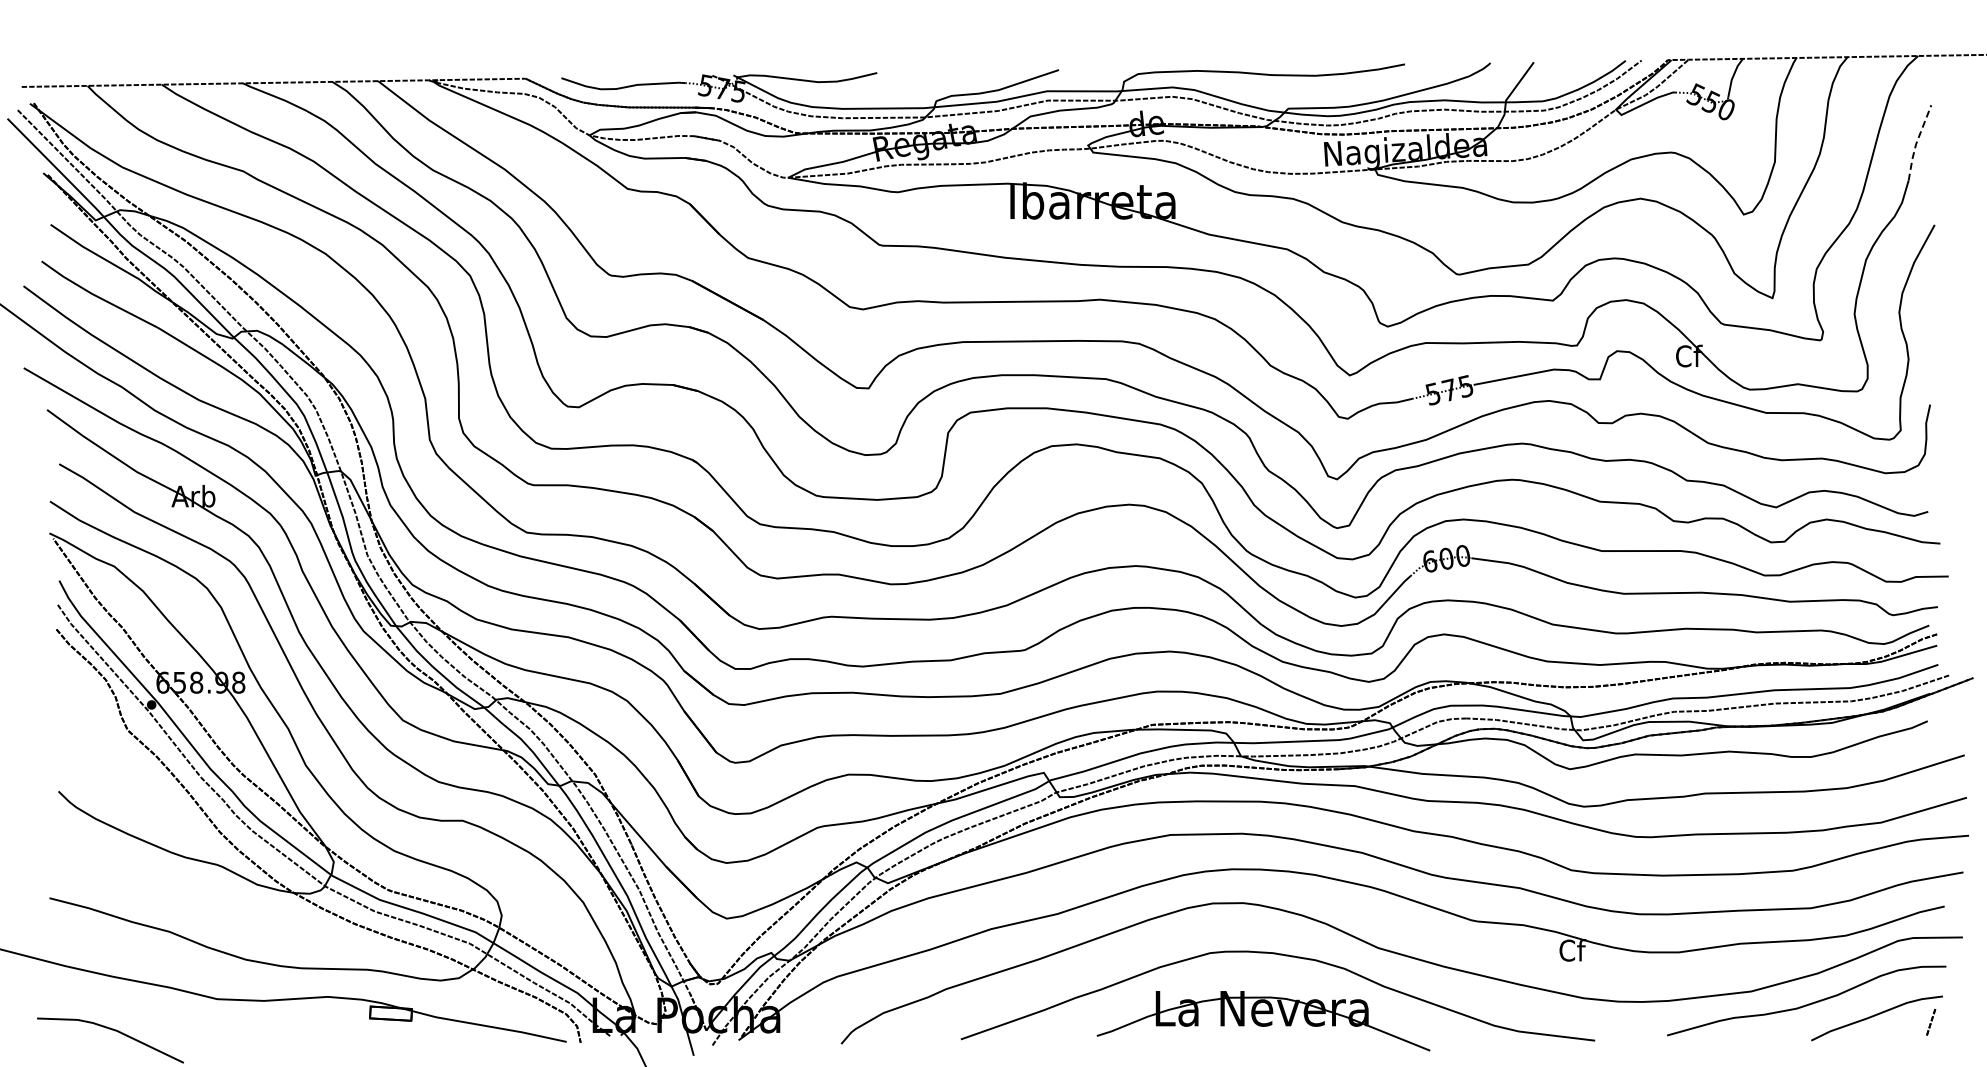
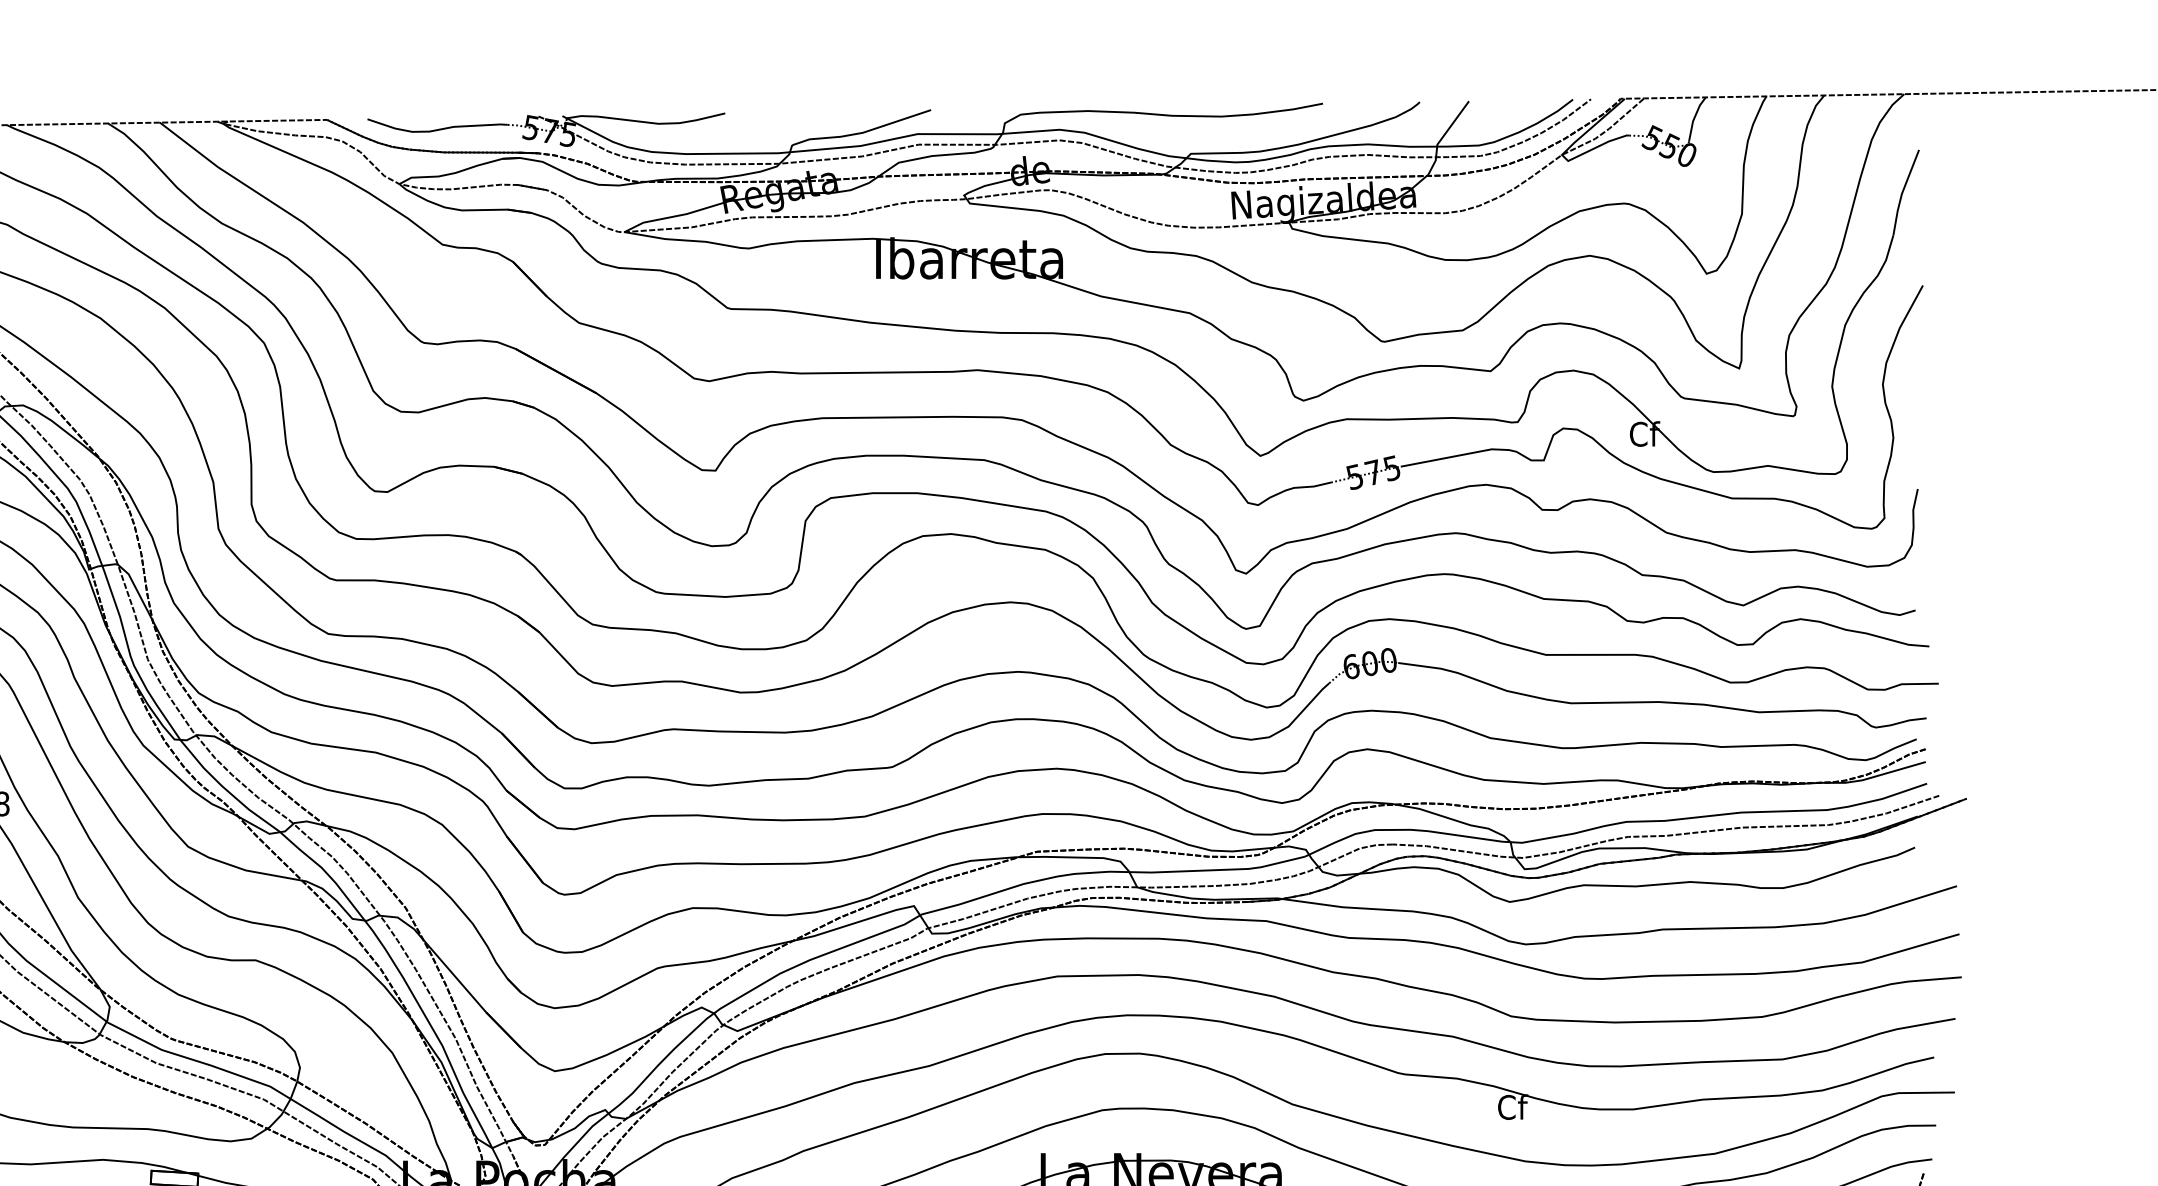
line: (1916, 143) -> (1902, 193), dashed -> solid

